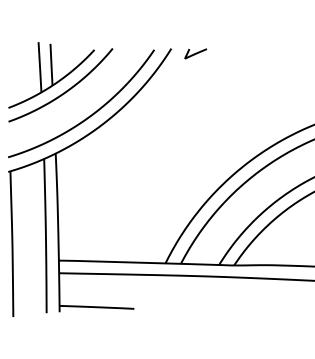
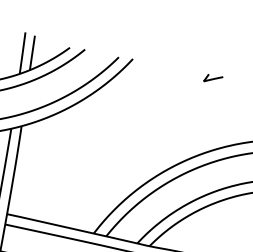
curve: (195, 53) -> (213, 78), moved

